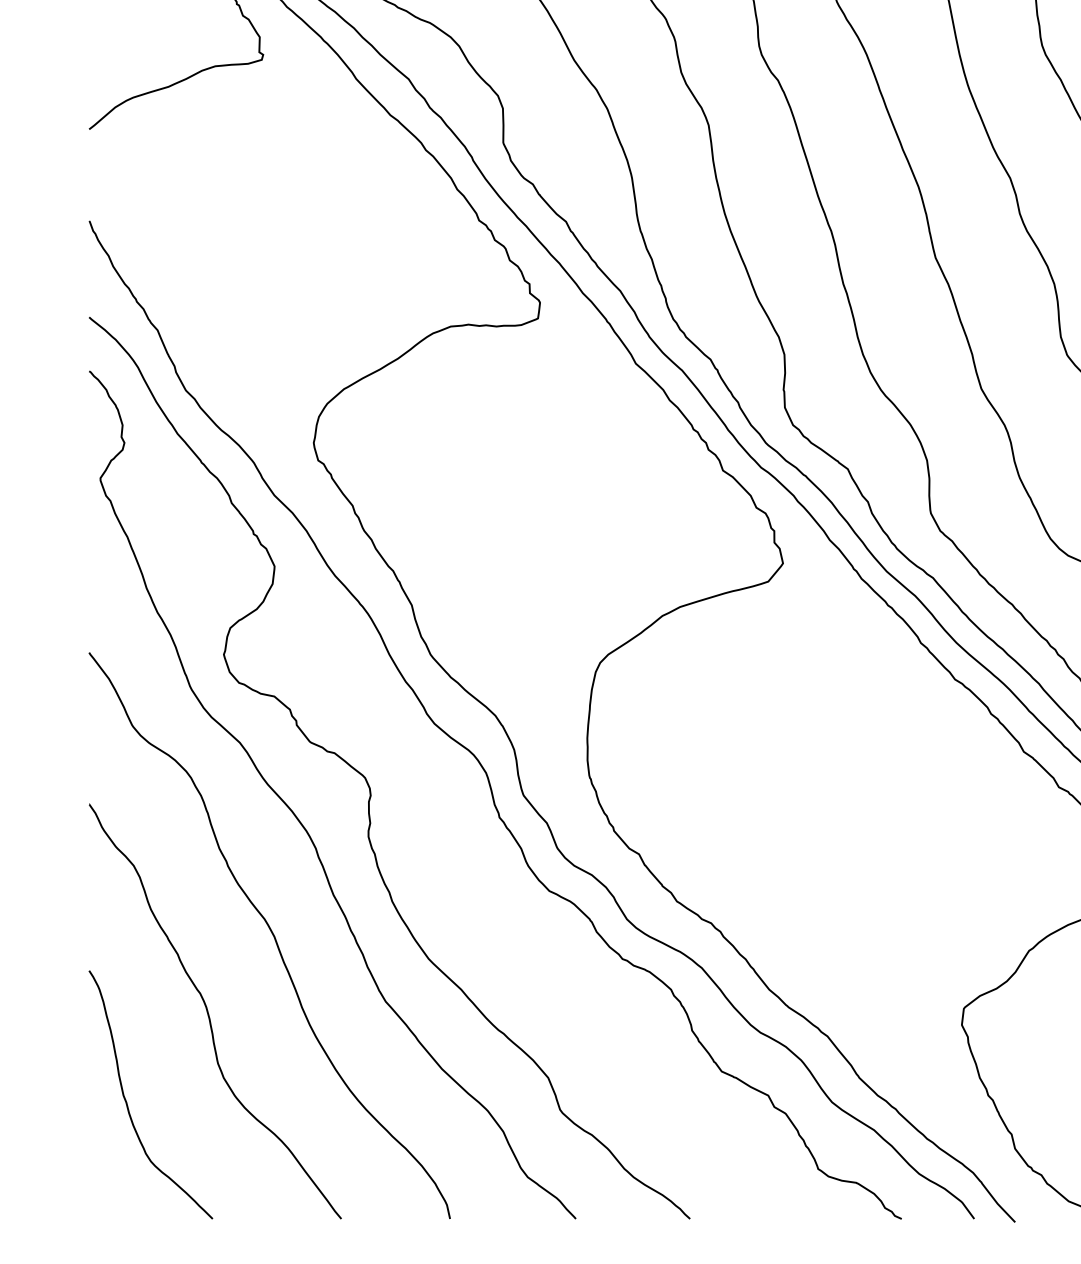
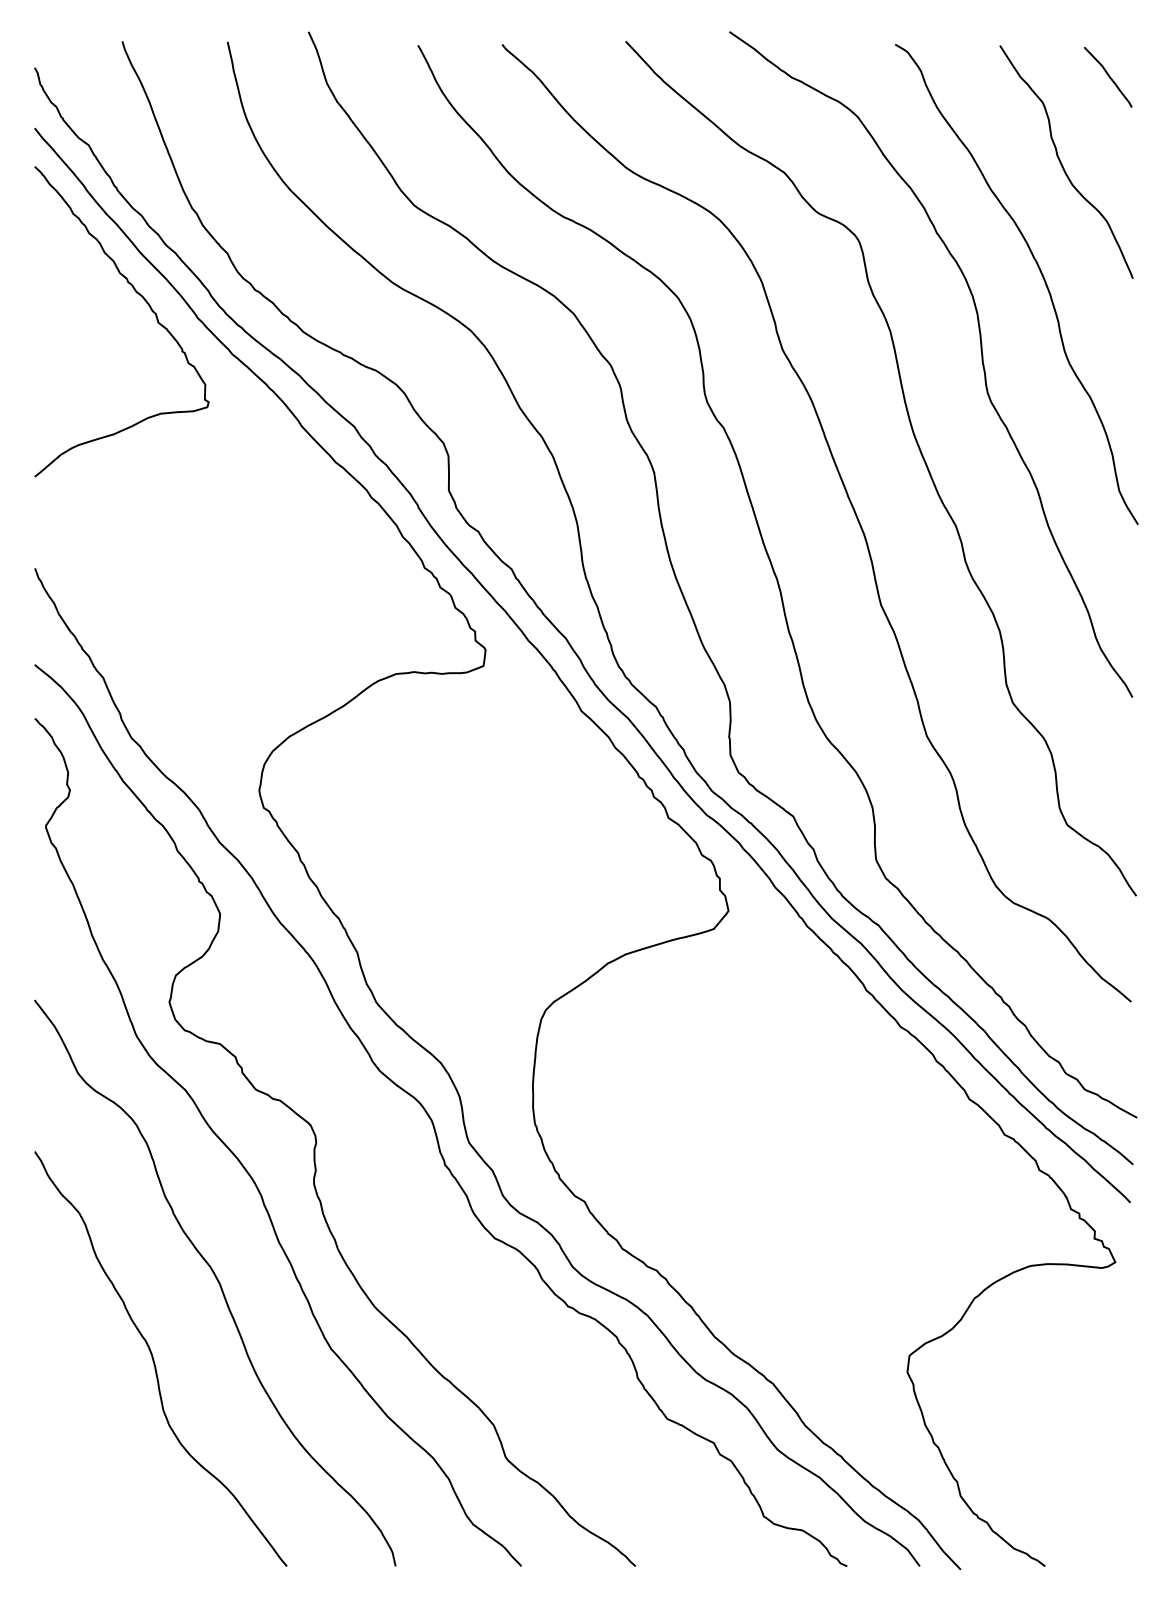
curve: (126, 1101) -> (72, 1448), removed

